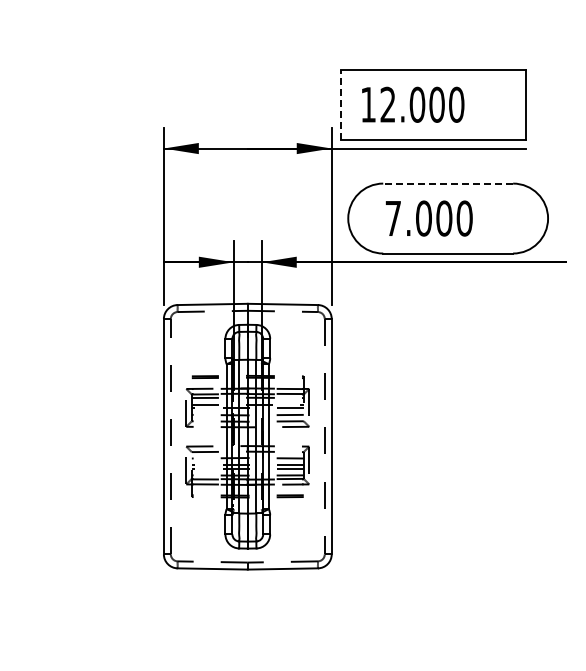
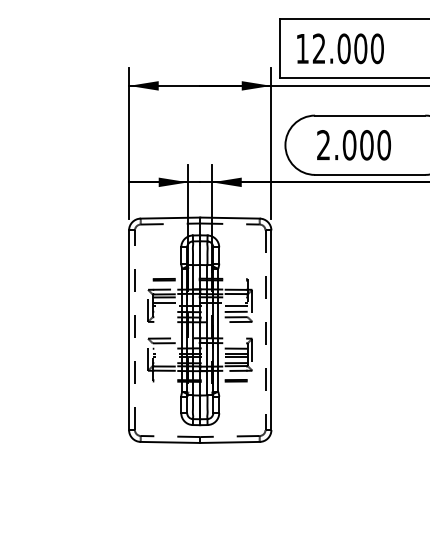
line: (341, 104) -> (279, 48), dashed -> solid
line: (448, 183) -> (370, 115), dashed -> solid
text: (392, 217) -> (322, 144), 7.000 -> 2.000

